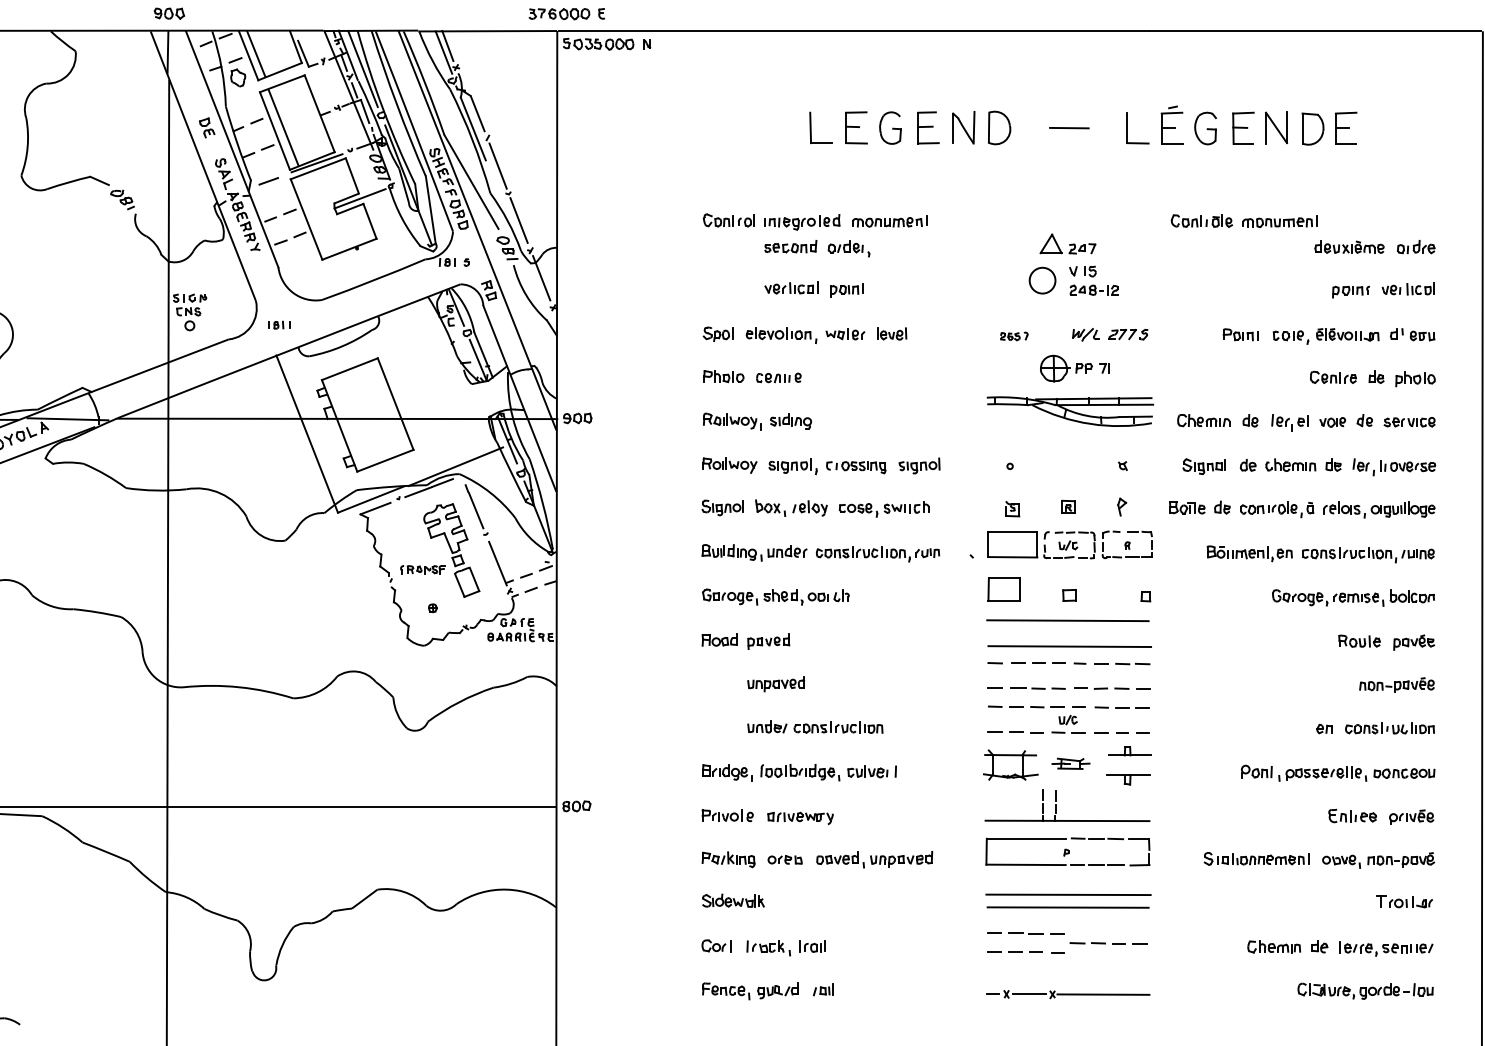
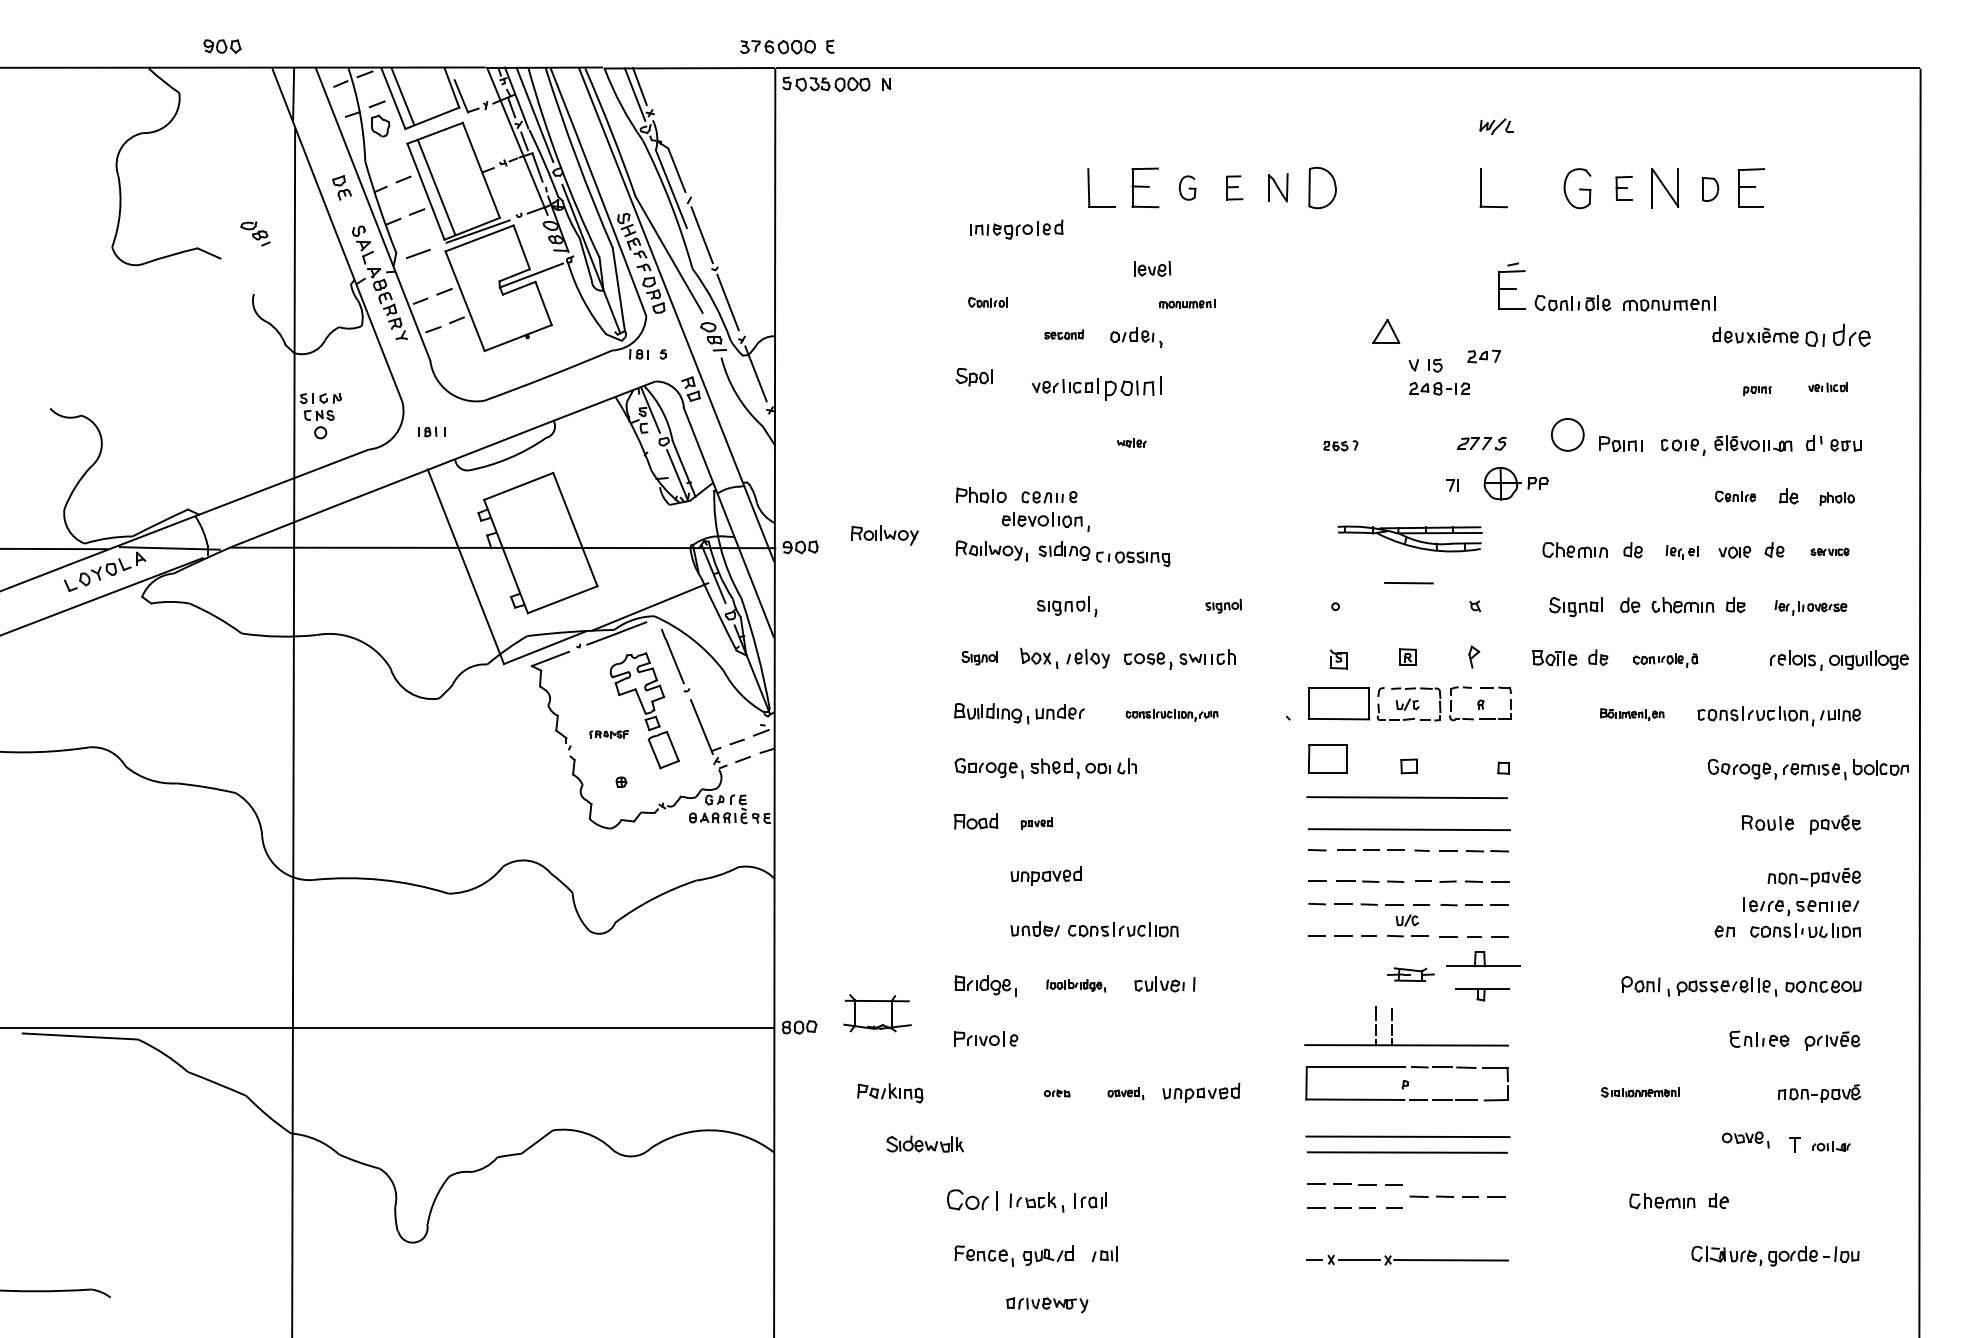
part: (169, 13) -> (222, 46), moved
part: (1171, 124) -> (1511, 285), moved
part: (890, 127) -> (1187, 187), size x0.6
part: (928, 127) -> (1234, 187), size x0.6
part: (963, 127) -> (1278, 187), size x0.7
line: (1069, 128) -> (1408, 583), moved
part: (1242, 128) -> (1623, 188), size x0.6
part: (1313, 129) -> (1710, 189), size x0.6
part: (122, 199) -> (255, 233), moved
part: (728, 220) -> (987, 302), size x0.6
part: (889, 221) -> (1186, 303), size x0.6
part: (802, 222) -> (1016, 229), moved
part: (790, 246) -> (1063, 334), size x0.6
part: (1415, 246) -> (1837, 334), size x1.4
part: (1081, 248) -> (1483, 356), moved
circle: (1042, 280) -> (1567, 434), moved
part: (1407, 289) -> (1827, 387), size x0.6
part: (846, 290) -> (1133, 388), size x1.4
part: (1351, 291) -> (1757, 390), size x0.6
part: (845, 333) -> (1131, 442), size x0.6
part: (892, 333) -> (1152, 268), moved
part: (717, 334) -> (973, 377), moved
part: (1085, 334) -> (1496, 126), moved
part: (781, 336) -> (1045, 522), moved
part: (1065, 368) -> (1515, 483), moved
part: (1333, 377) -> (1735, 496), size x0.7
part: (1415, 378) -> (1837, 498), size x0.7
part: (1069, 411) -> (1409, 538), size x0.7
part: (1409, 421) -> (1829, 551), size x0.6
part: (1290, 422) -> (1682, 552), size x0.7
part: (729, 465) -> (884, 535), moved
part: (919, 466) -> (1223, 606), size x0.7
part: (856, 467) -> (1133, 559), moved
part: (1393, 467) -> (1810, 607), size x0.7
part: (722, 508) -> (979, 658), size x0.7
part: (1276, 509) -> (1665, 660), size x0.7
part: (1379, 509) -> (1839, 660), moved
part: (1250, 553) -> (1632, 714), size x0.6
part: (877, 554) -> (1171, 715), size x0.6
part: (423, 569) -> (609, 734), size x0.7
part: (1352, 597) -> (1807, 769), moved
part: (768, 641) -> (1036, 823), size x0.6
part: (1129, 751) -> (1483, 959), size x1.4
part: (1010, 765) -> (877, 1013), moved
part: (800, 772) -> (1076, 985), size x0.6
part: (800, 818) -> (1047, 1305), moved
part: (728, 859) -> (890, 1093), moved
part: (784, 859) -> (1056, 1093), size x0.6
part: (840, 859) -> (1125, 1093), size x0.6
part: (1256, 859) -> (1640, 1092), size x0.6
part: (1341, 861) -> (1745, 1139), moved
part: (732, 900) -> (924, 1143), moved
part: (1410, 902) -> (1831, 1146), size x0.7
part: (716, 945) -> (972, 1199), size x1.4
part: (1386, 949) -> (1801, 907), moved

